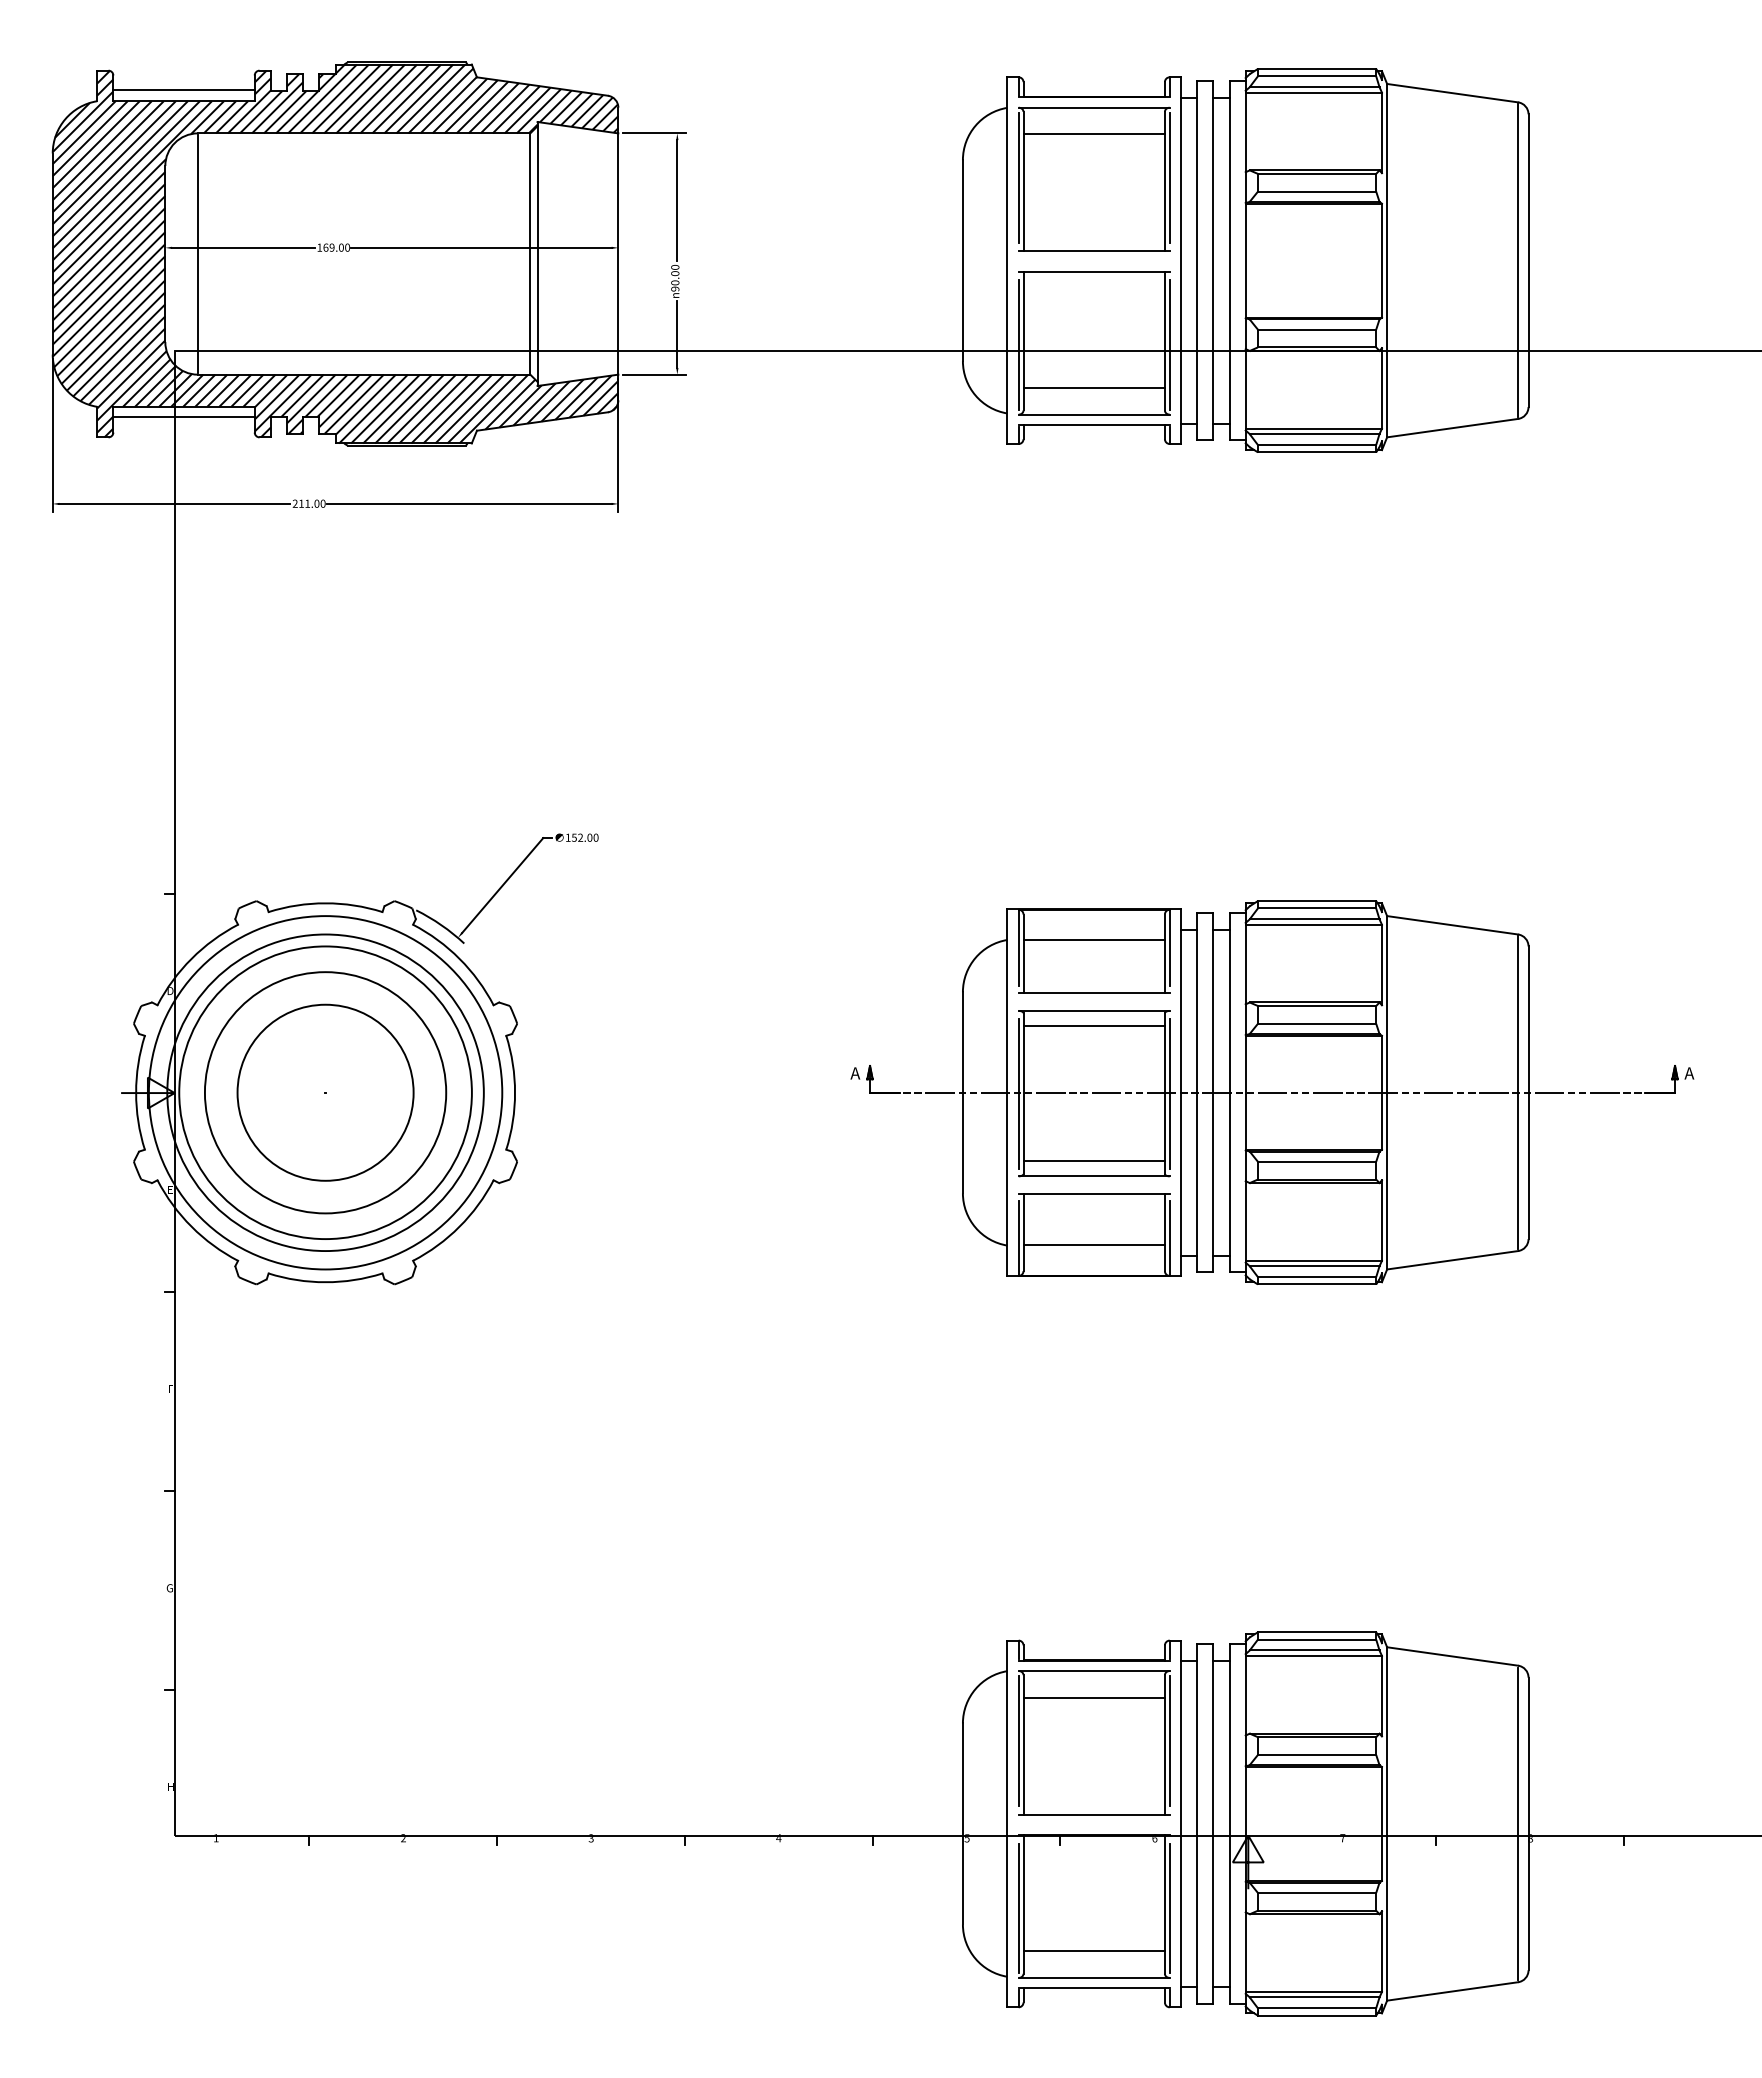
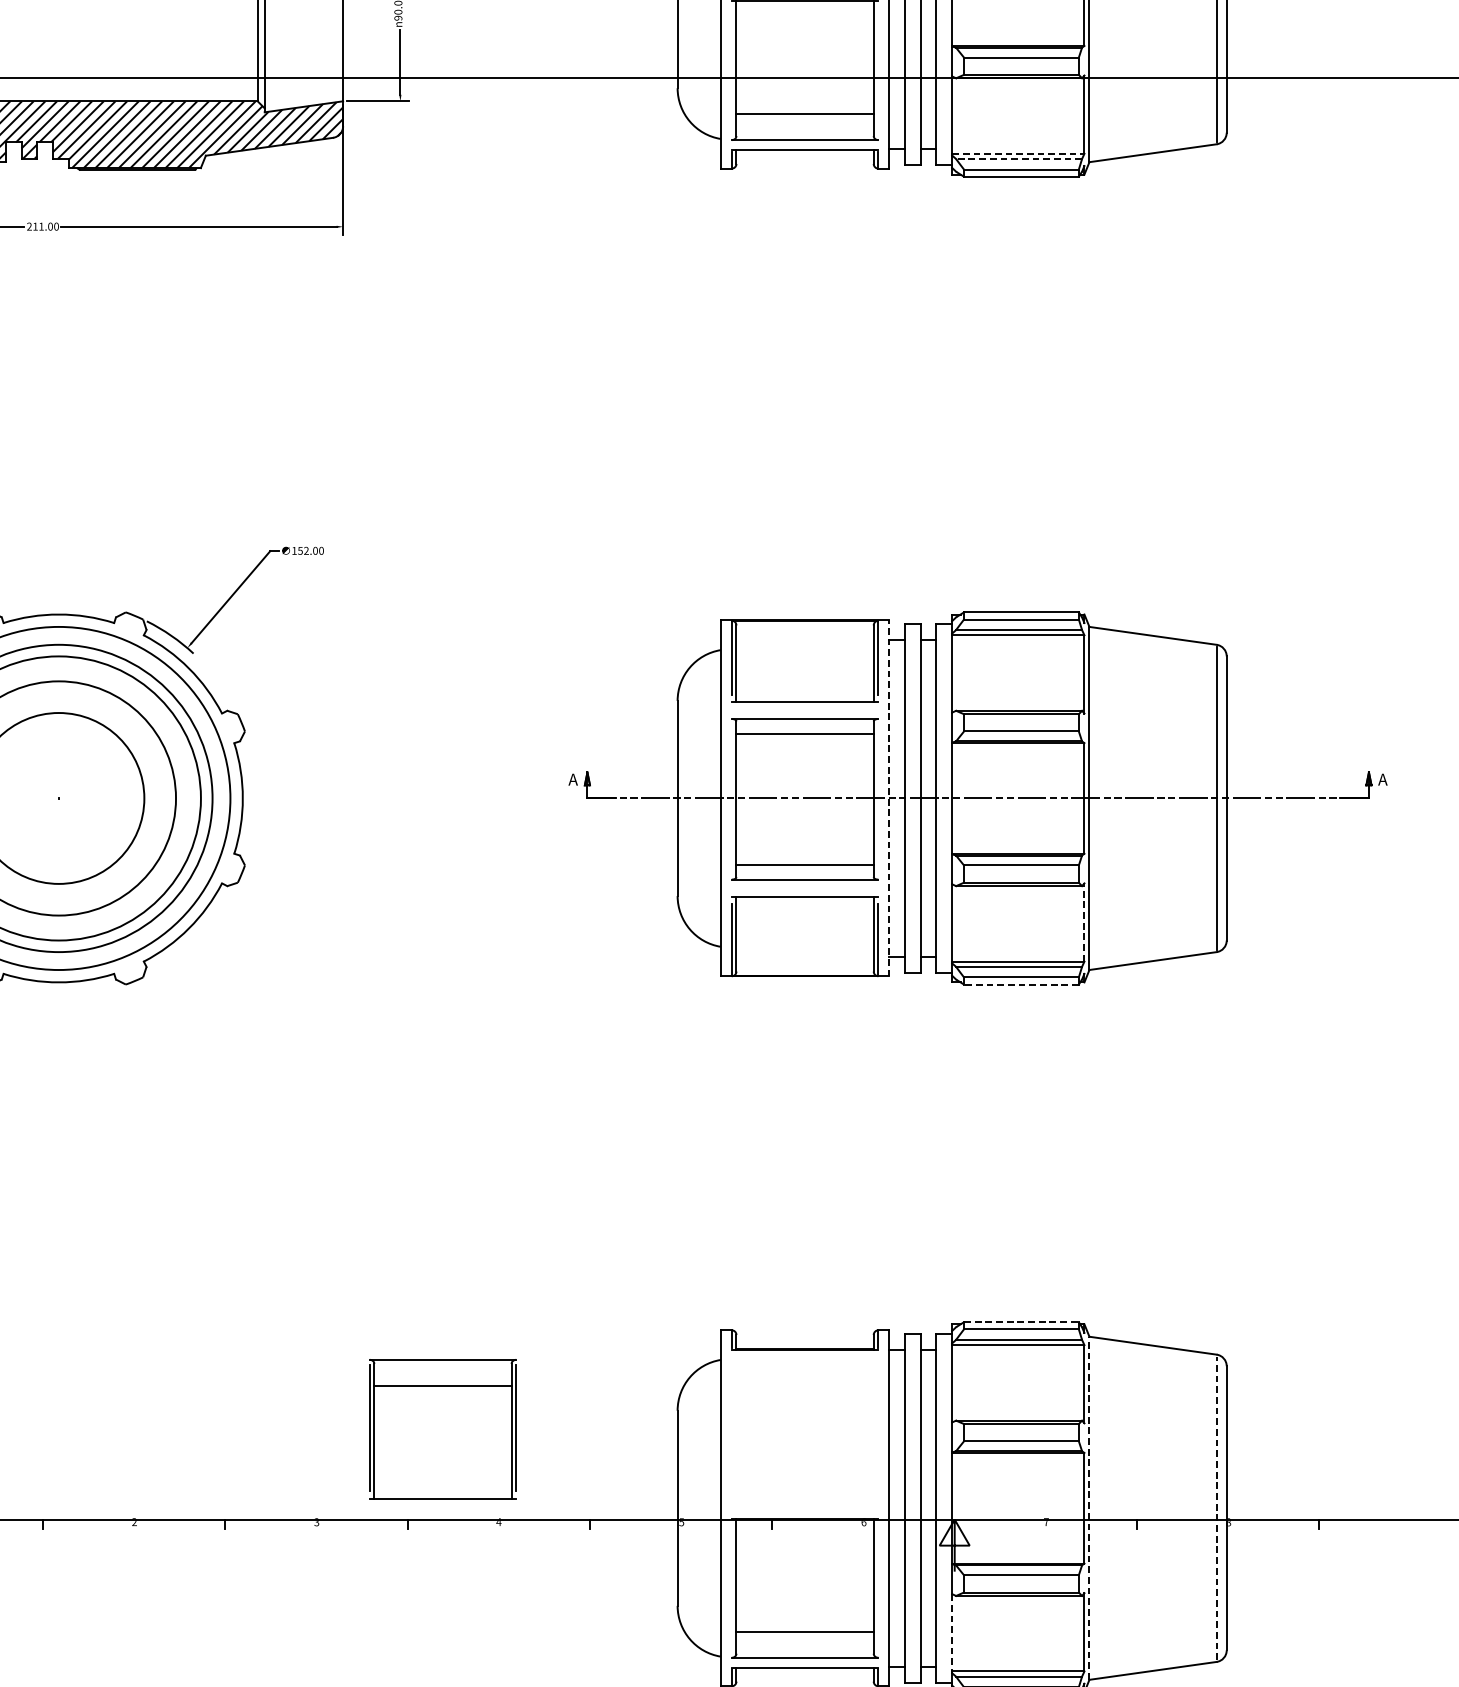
line: (1018, 344) -> (731, 72), removed
line: (1169, 344) -> (878, 72), removed
line: (1314, 428) -> (1018, 153), solid -> dashed
line: (1314, 434) -> (1018, 159), solid -> dashed
line: (1093, 940) -> (804, 650), removed
line: (1181, 1092) -> (889, 798), solid -> dashed
line: (1018, 1093) -> (731, 799), removed
line: (1169, 1093) -> (878, 799), removed
line: (1381, 1220) -> (1083, 922), solid -> dashed
line: (1093, 1245) -> (804, 946), removed
line: (1316, 1284) -> (1020, 984), solid -> dashed
line: (1317, 1632) -> (1021, 1322), solid -> dashed
part: (1094, 1742) -> (443, 1429), moved
line: (1387, 1823) -> (1089, 1507), solid -> dashed
line: (1518, 1823) -> (1216, 1507), solid -> dashed
line: (1018, 1908) -> (731, 1590), removed
line: (1169, 1908) -> (878, 1590), removed
line: (1245, 1952) -> (951, 1633), solid -> dashed

